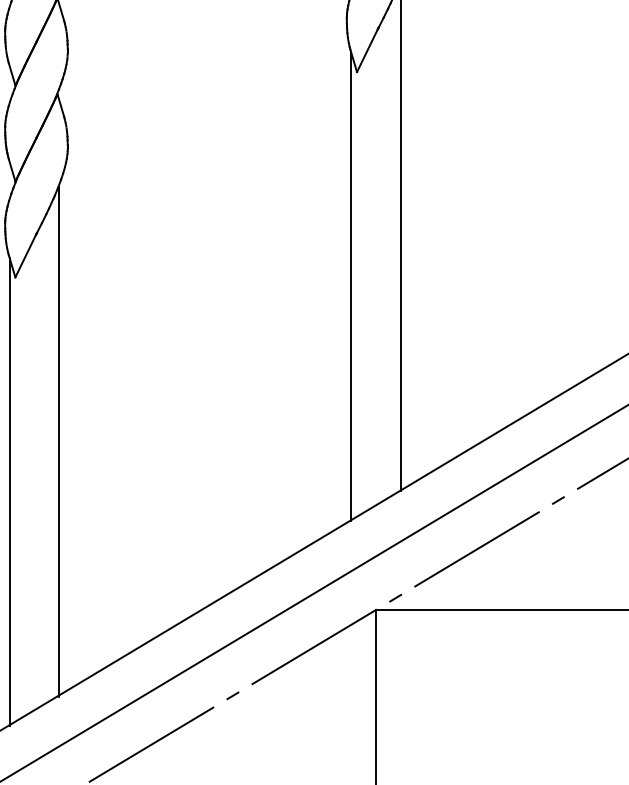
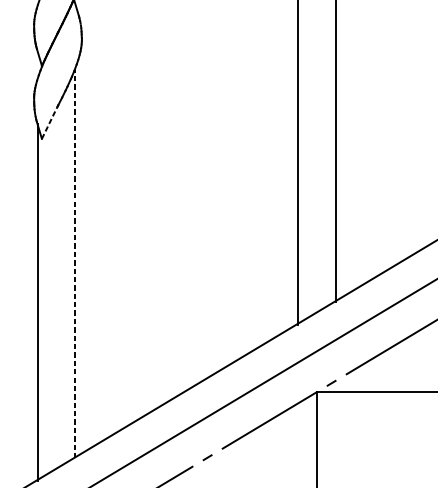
line: (26, 255) -> (50, 122), solid -> dashed
line: (59, 440) -> (75, 263), solid -> dashed

